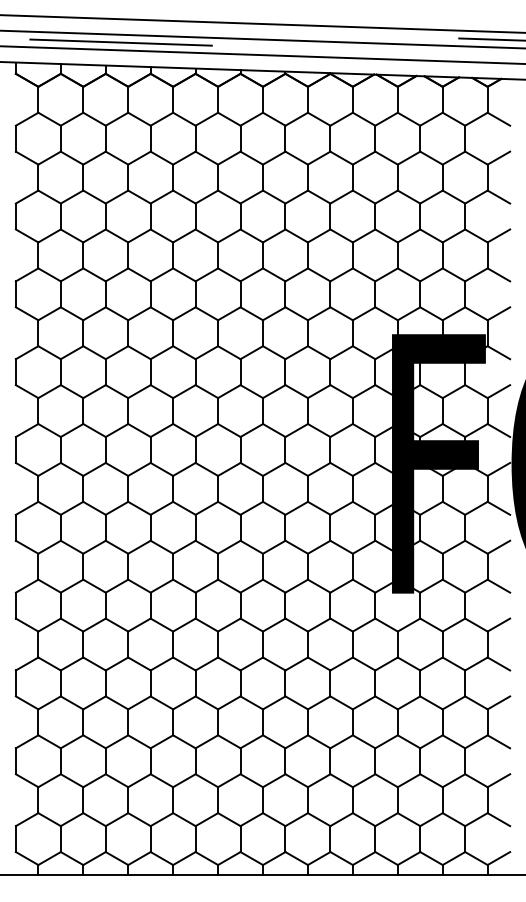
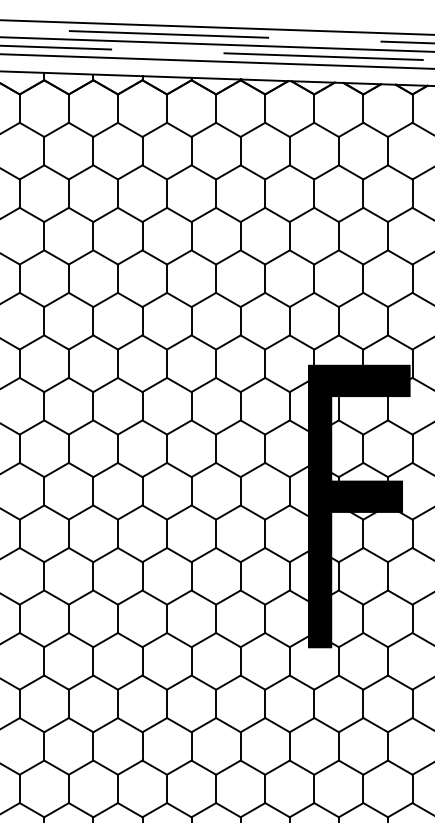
line: (264, 31) -> (168, 34), added
line: (406, 52) -> (323, 56), added

